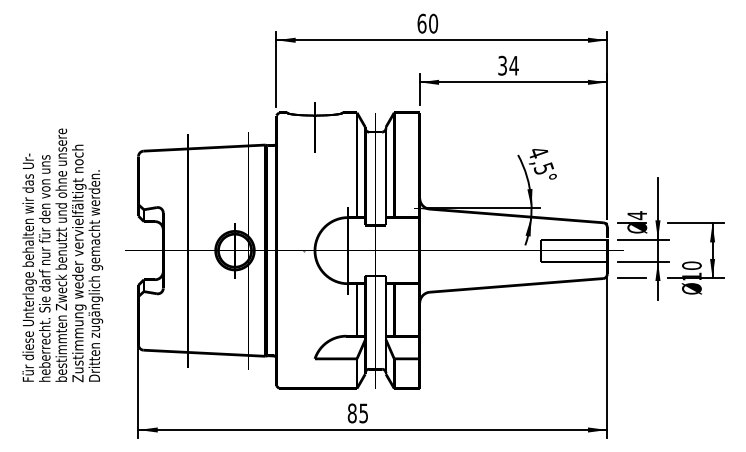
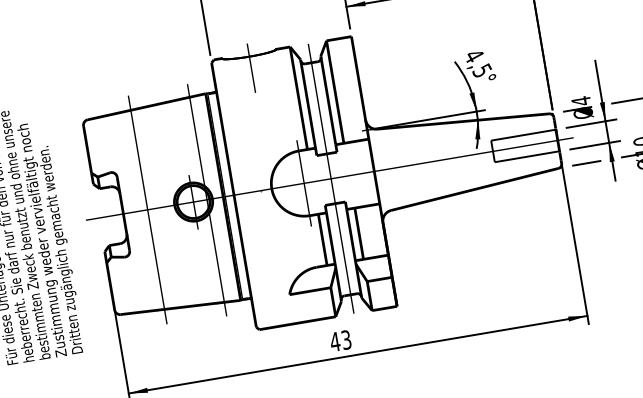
text: (357, 413) -> (340, 341), 85 -> 43

